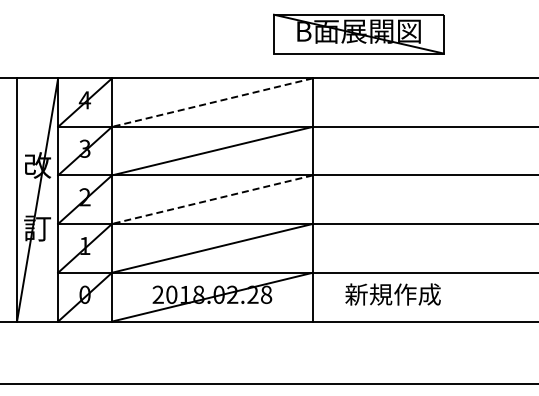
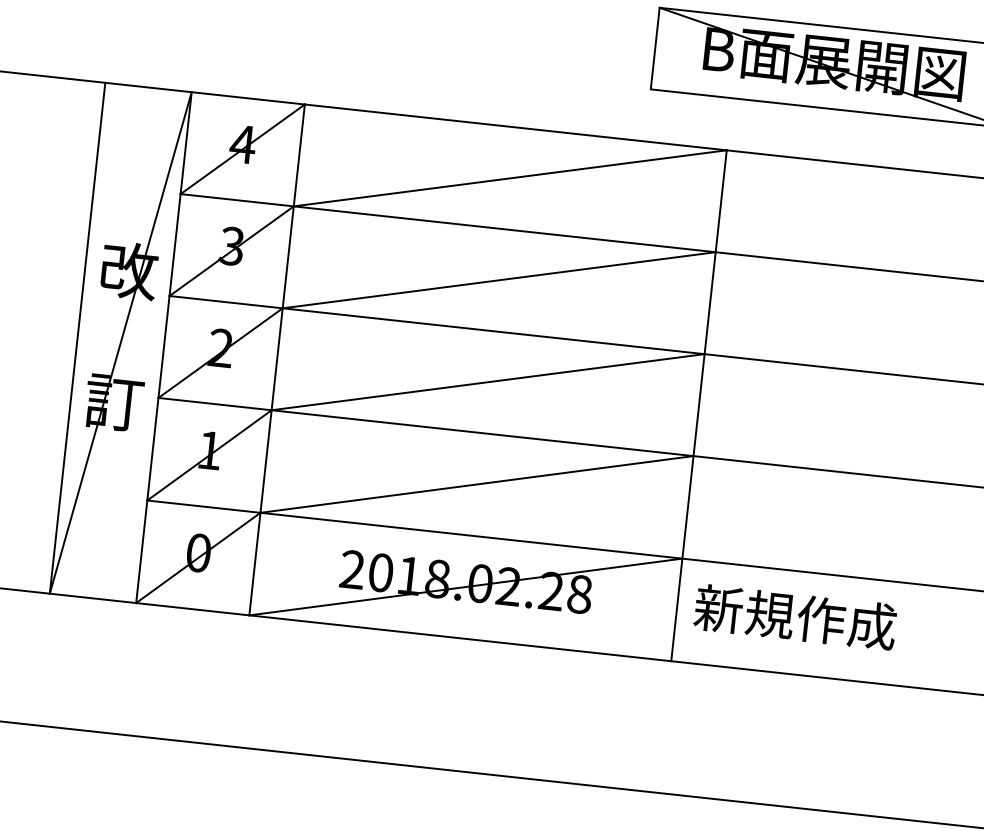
line: (211, 102) -> (508, 177), dashed -> solid
line: (211, 199) -> (486, 381), dashed -> solid
text: (392, 294) -> (794, 617), moved

